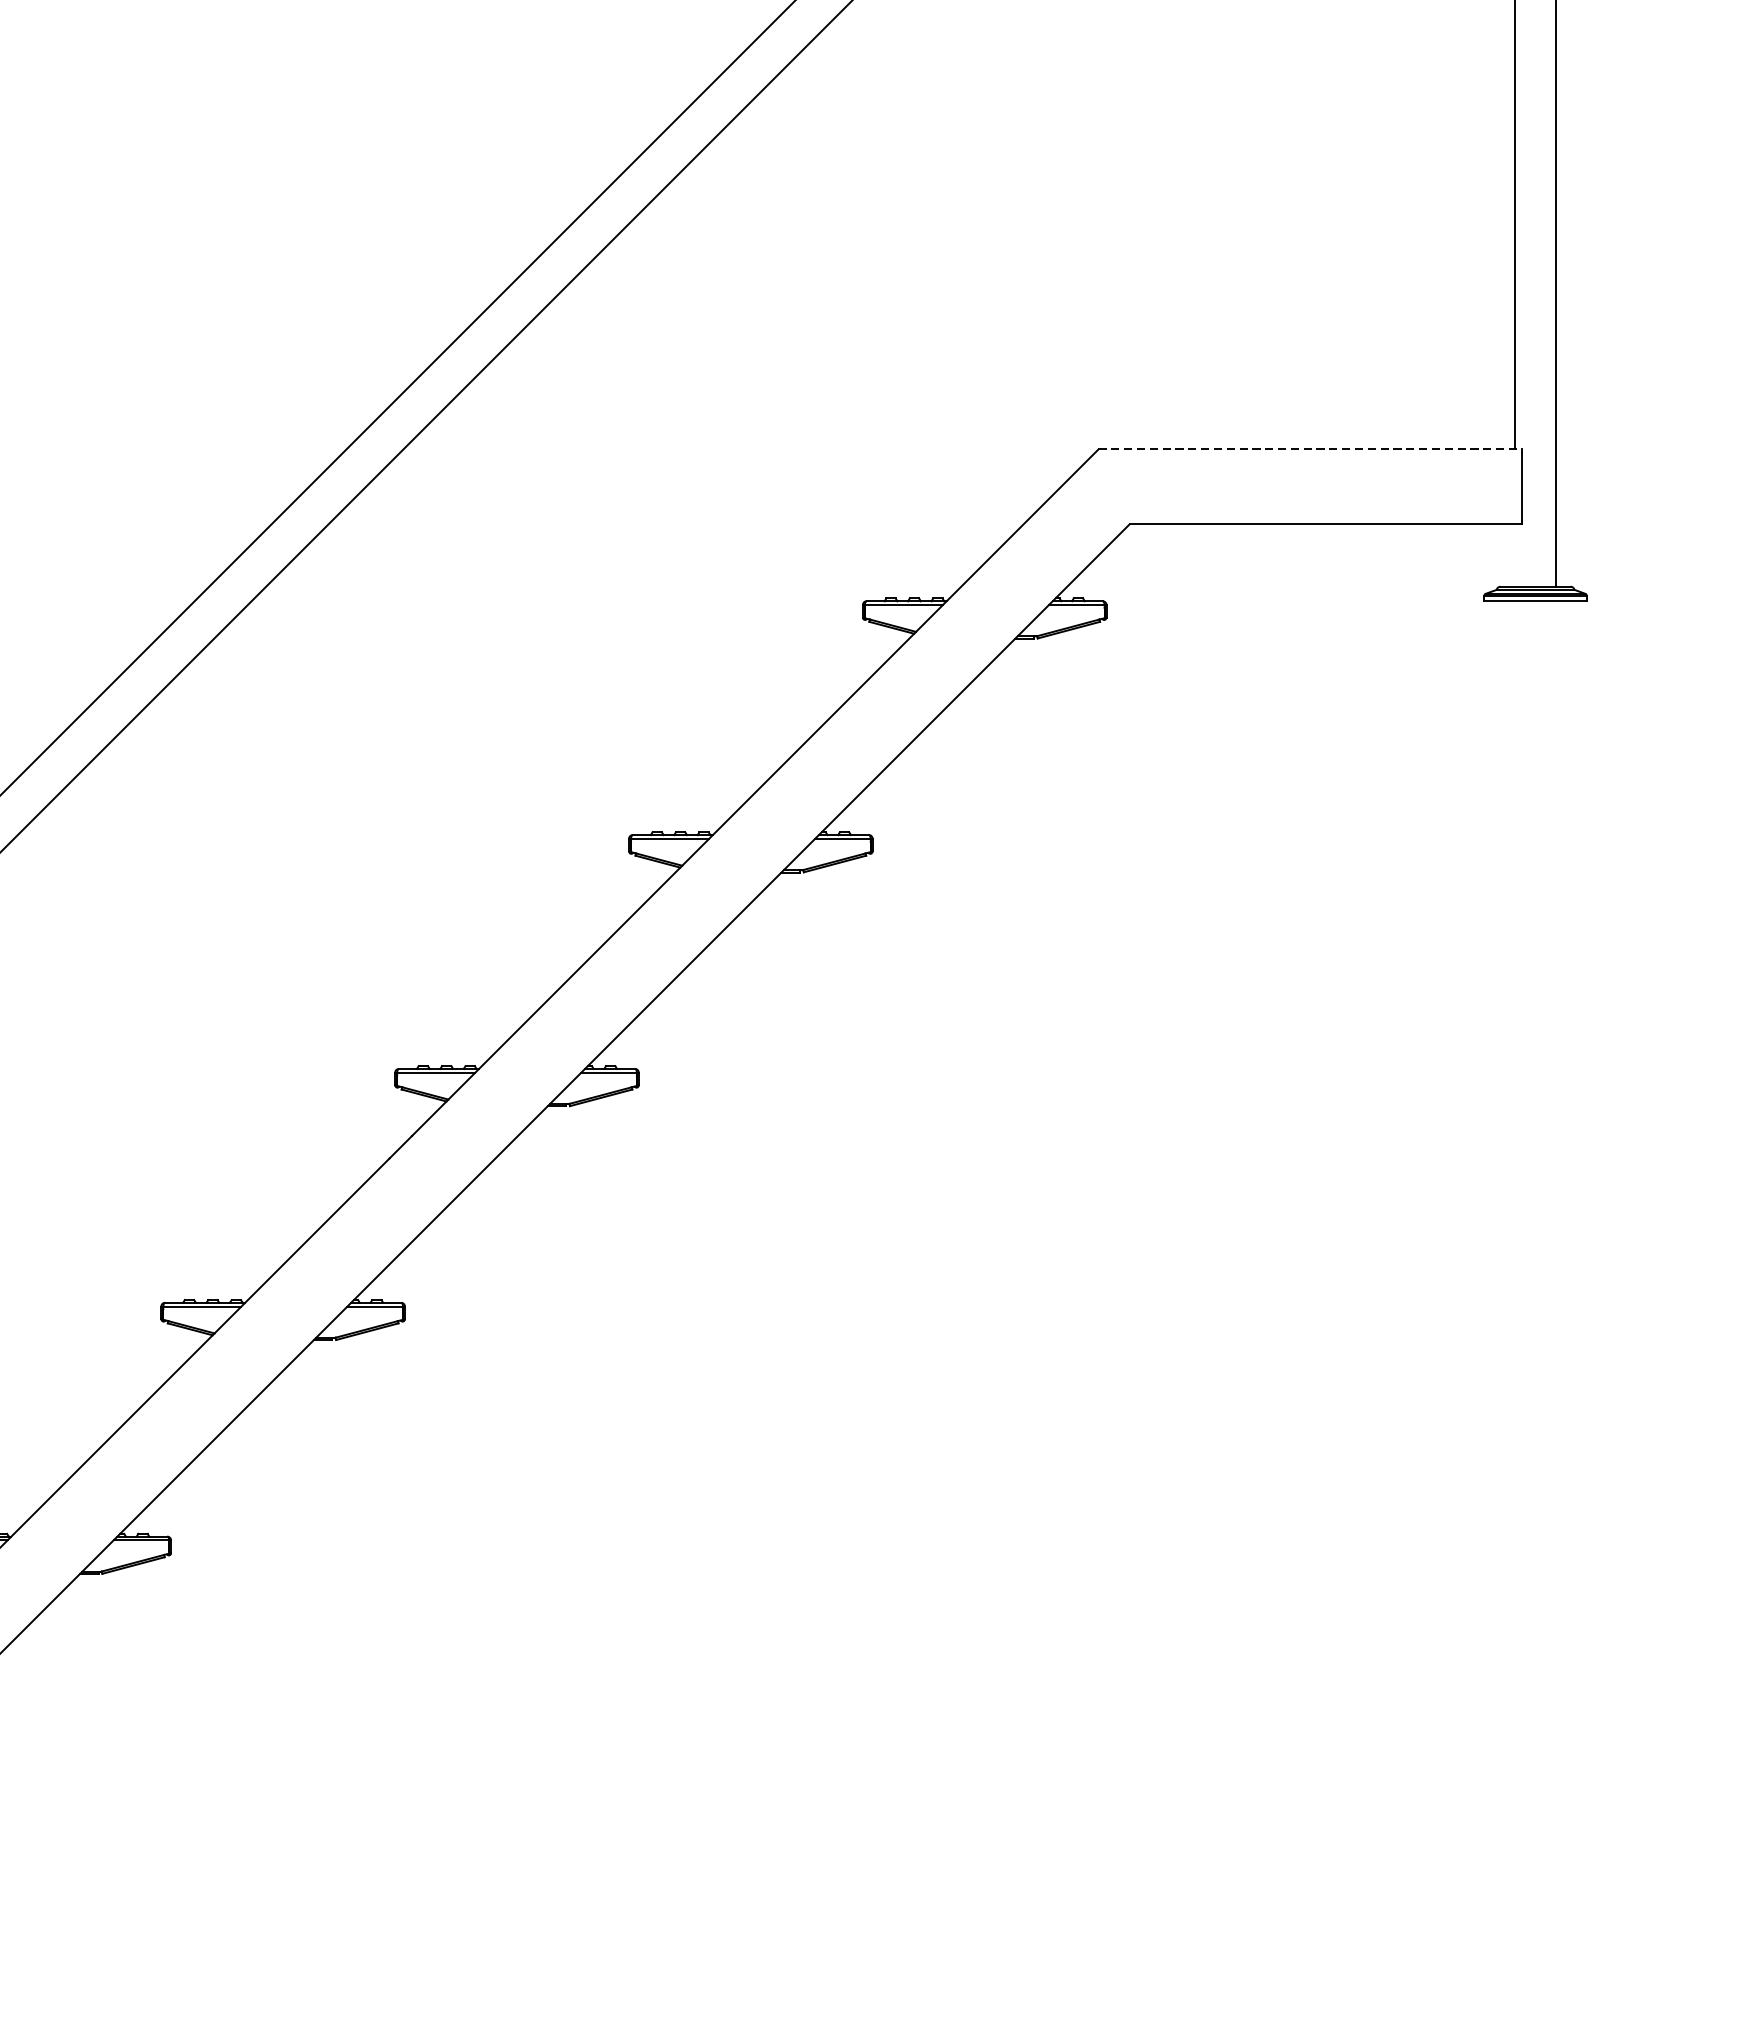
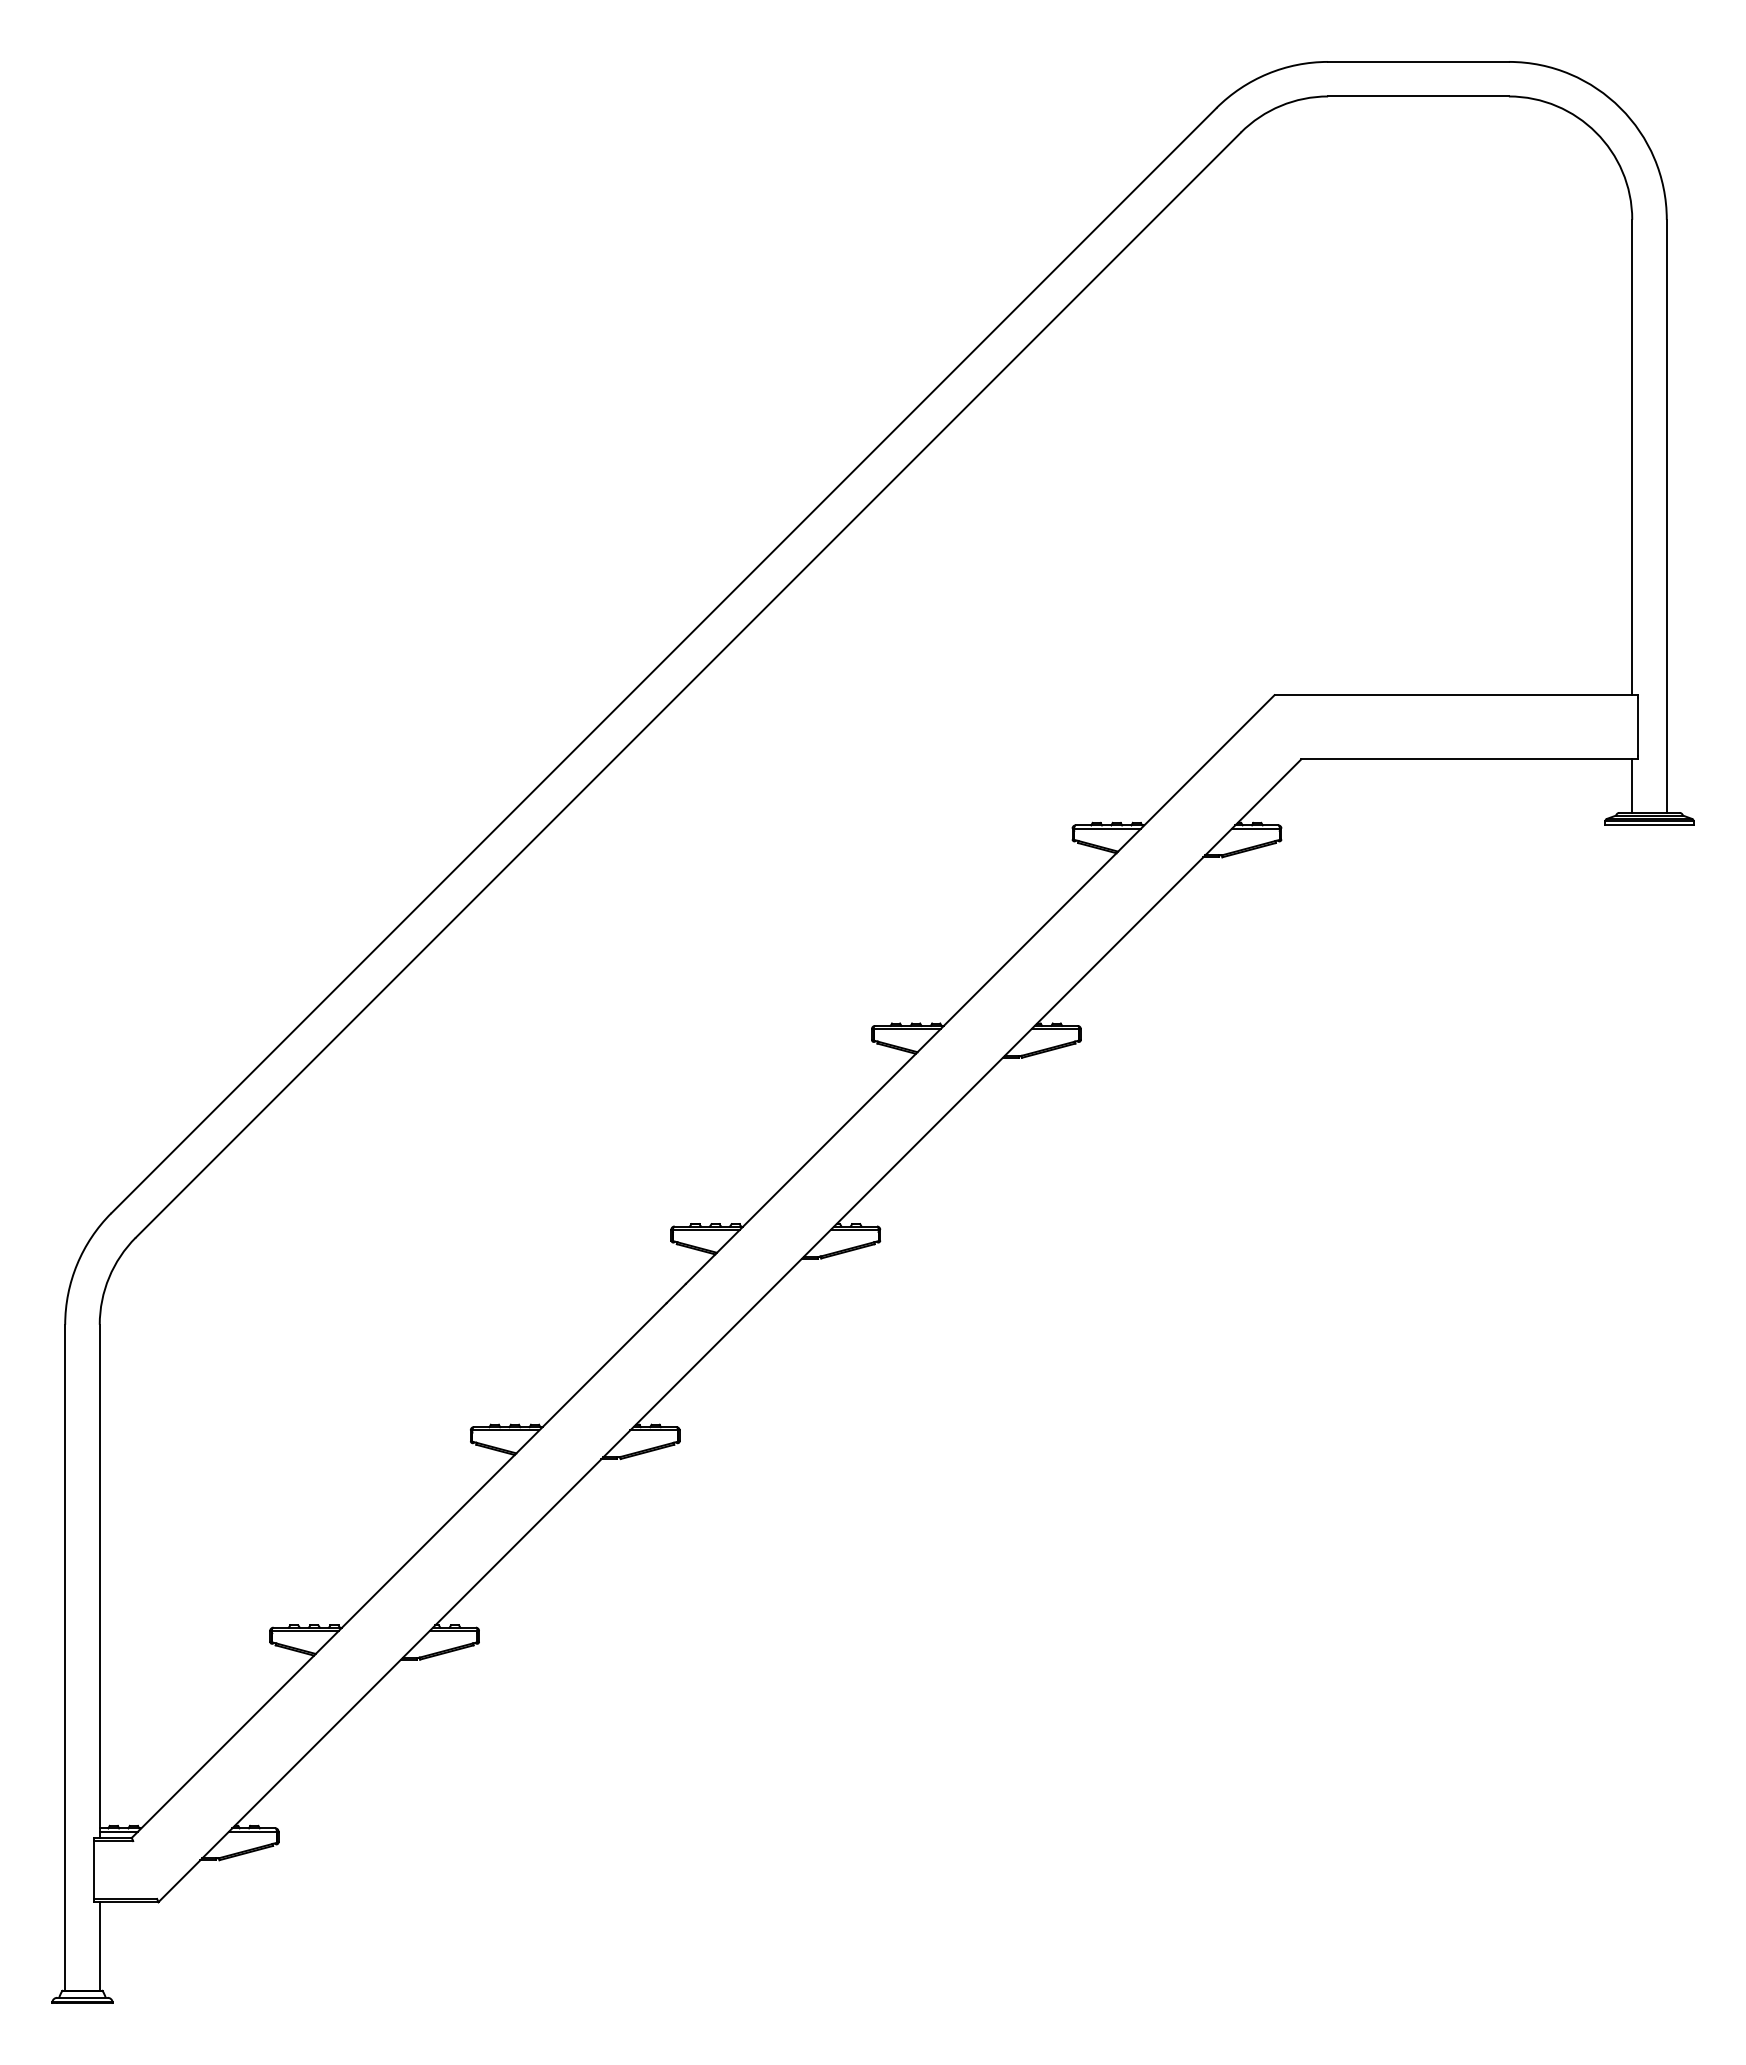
line: (1310, 449) -> (1456, 695), dashed -> solid
line: (1515, 554) -> (1632, 785), added

